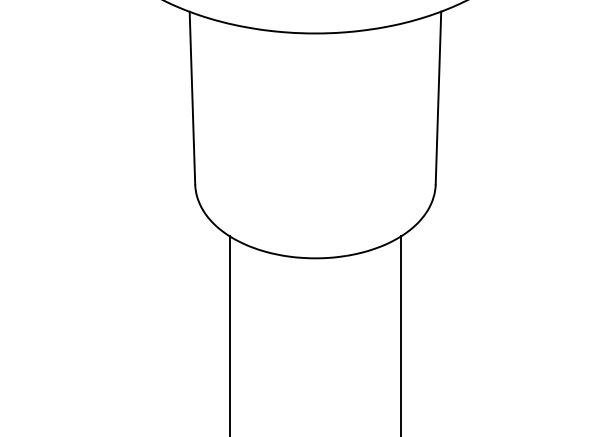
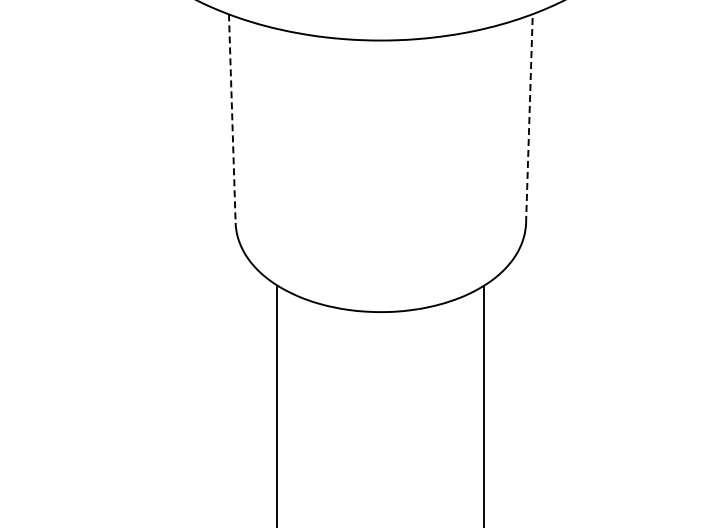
line: (192, 98) -> (232, 119), solid -> dashed
line: (438, 98) -> (529, 118), solid -> dashed

